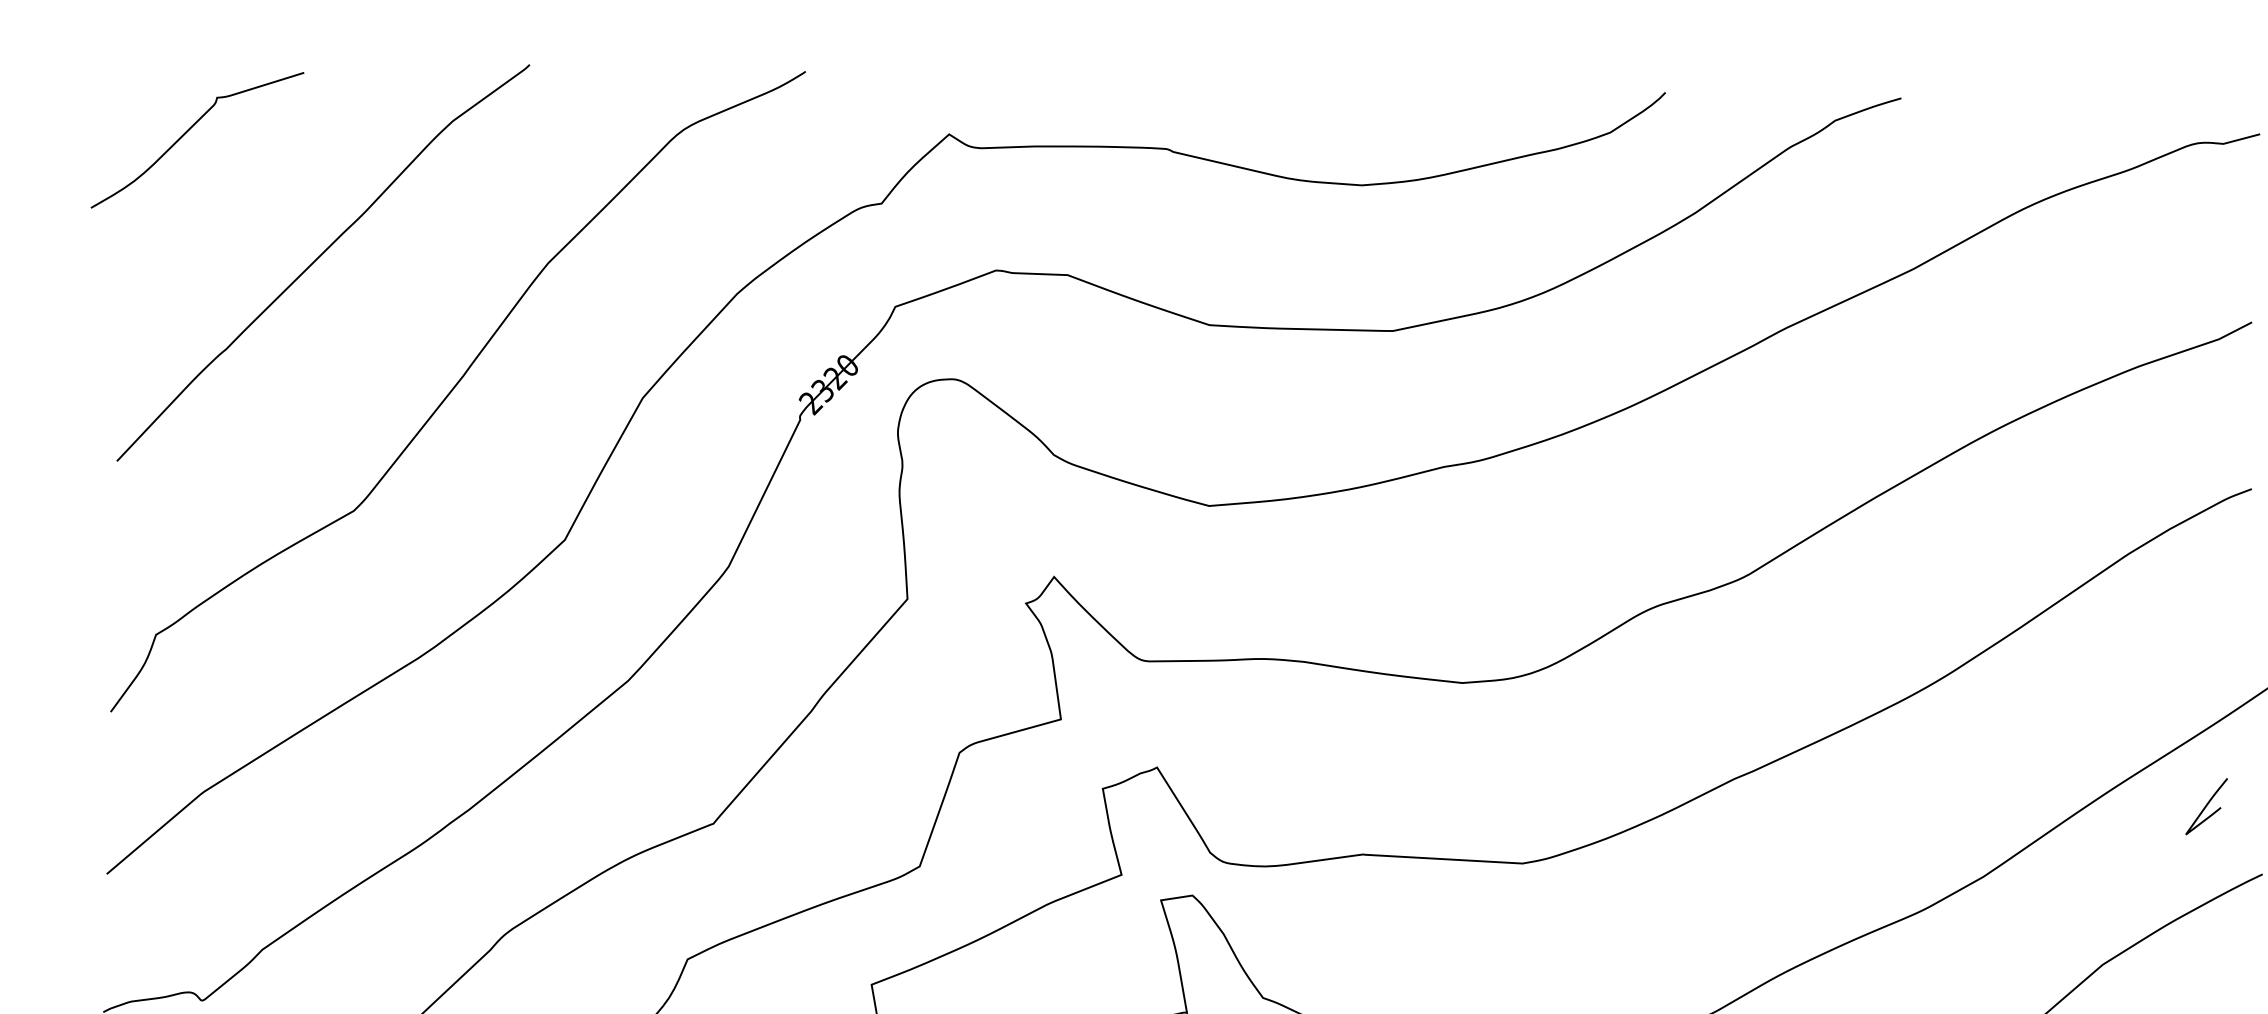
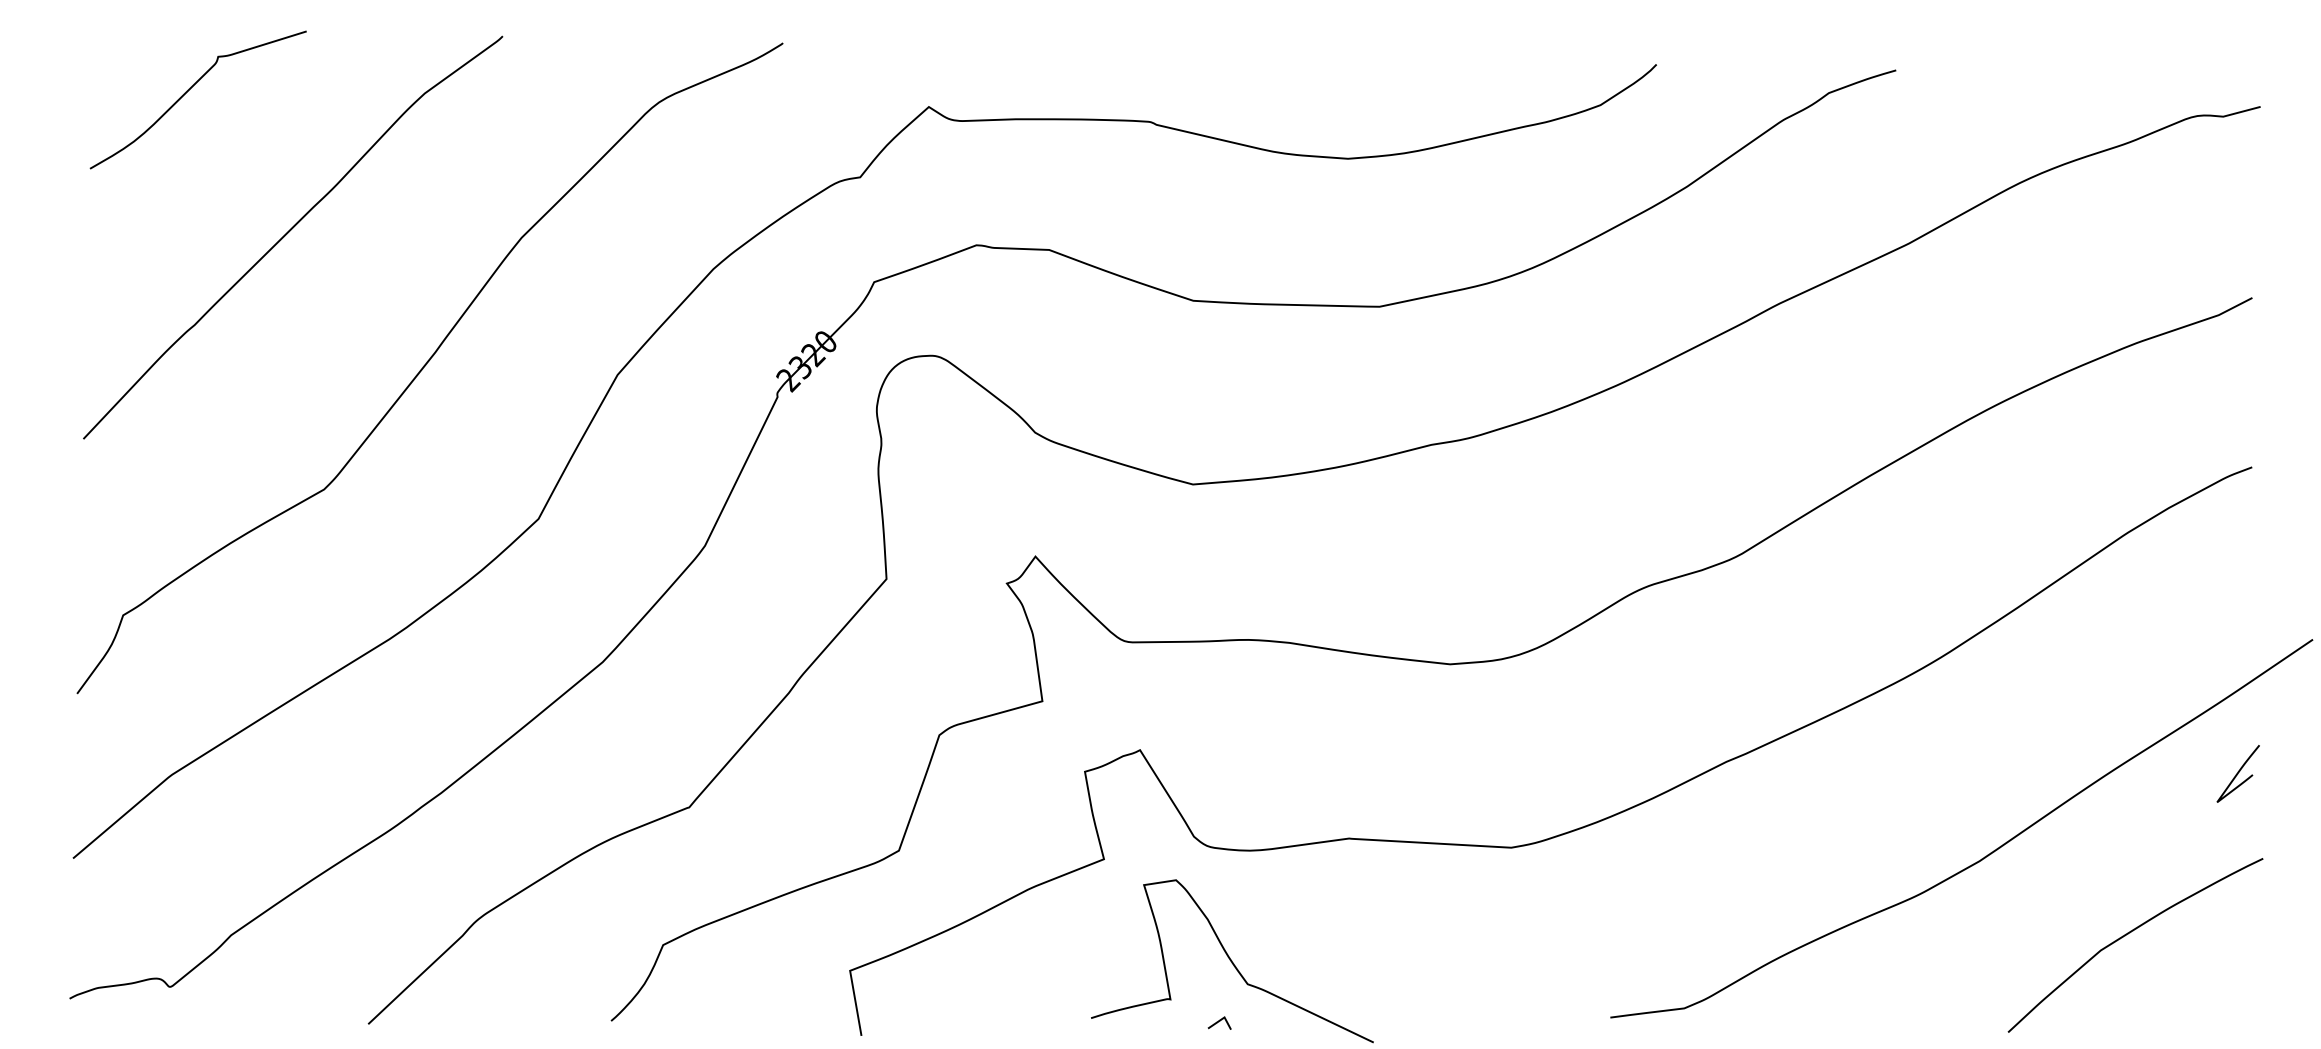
curve: (188, 130) -> (189, 90), moved
curve: (2205, 806) -> (2237, 773), moved

